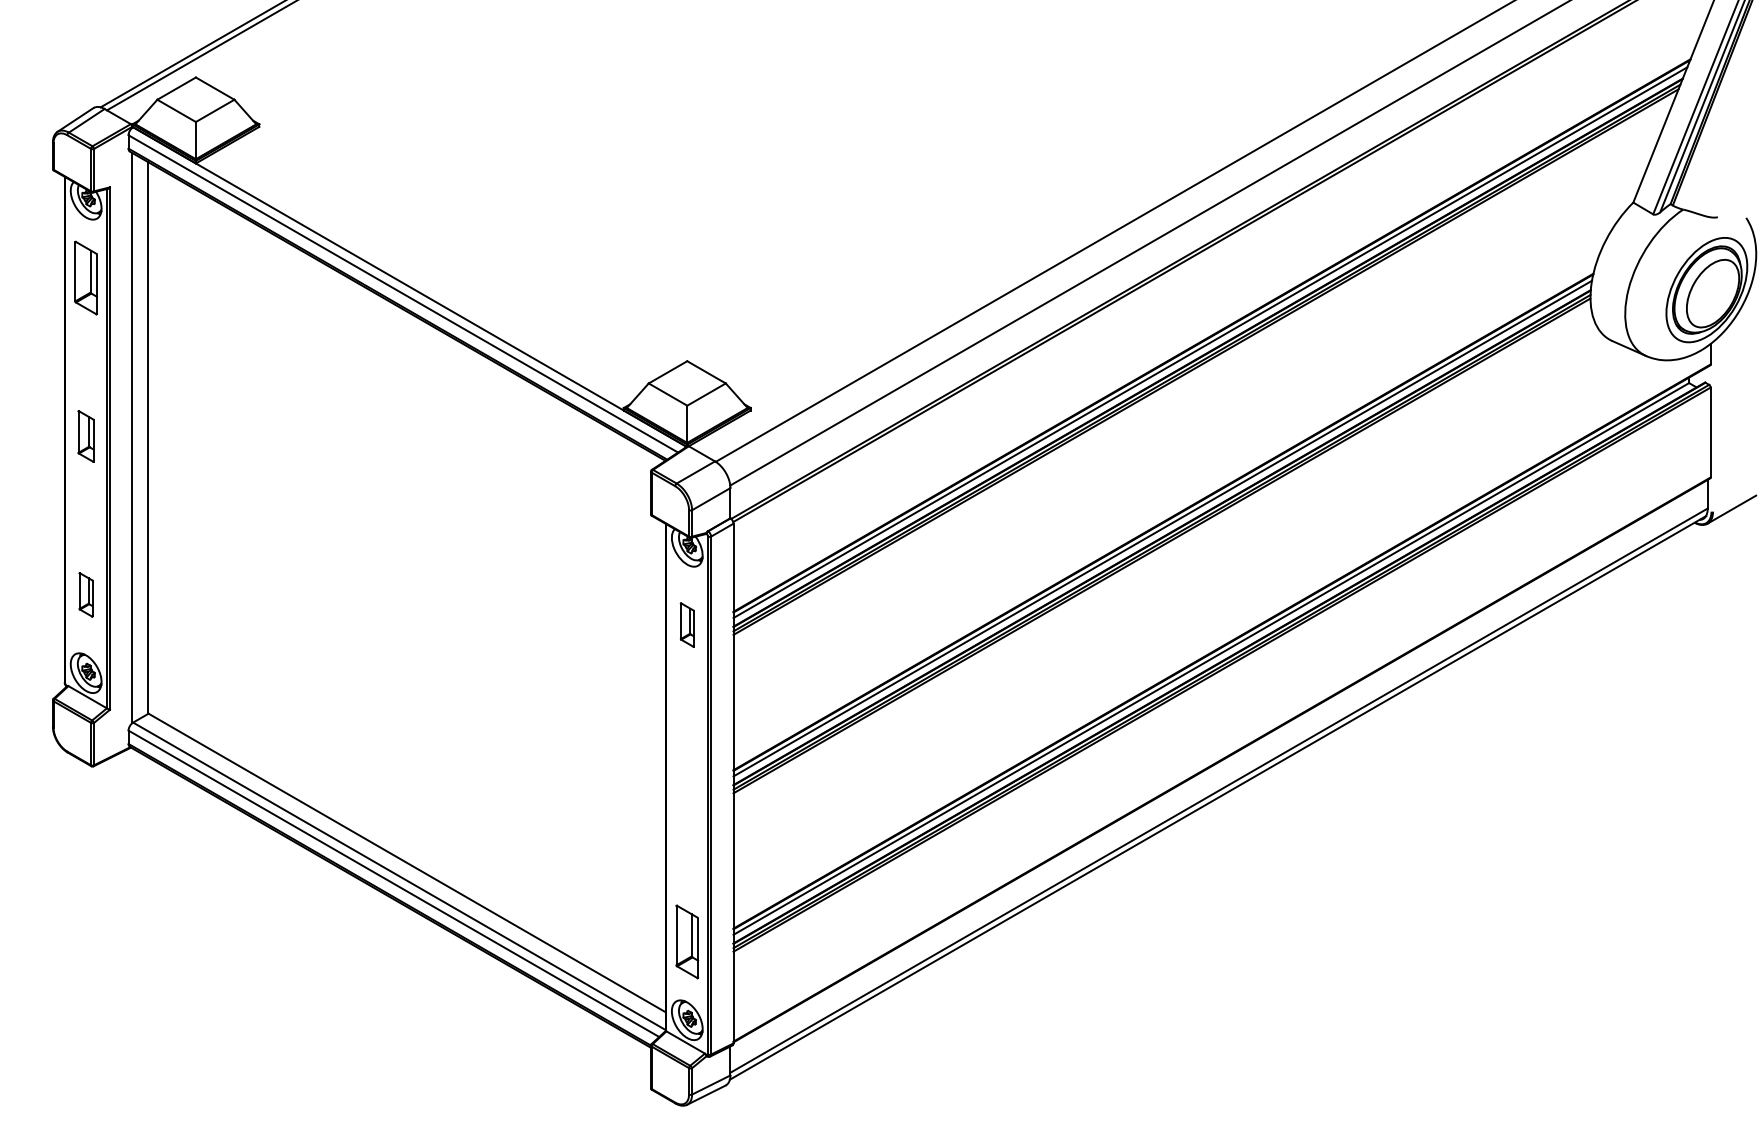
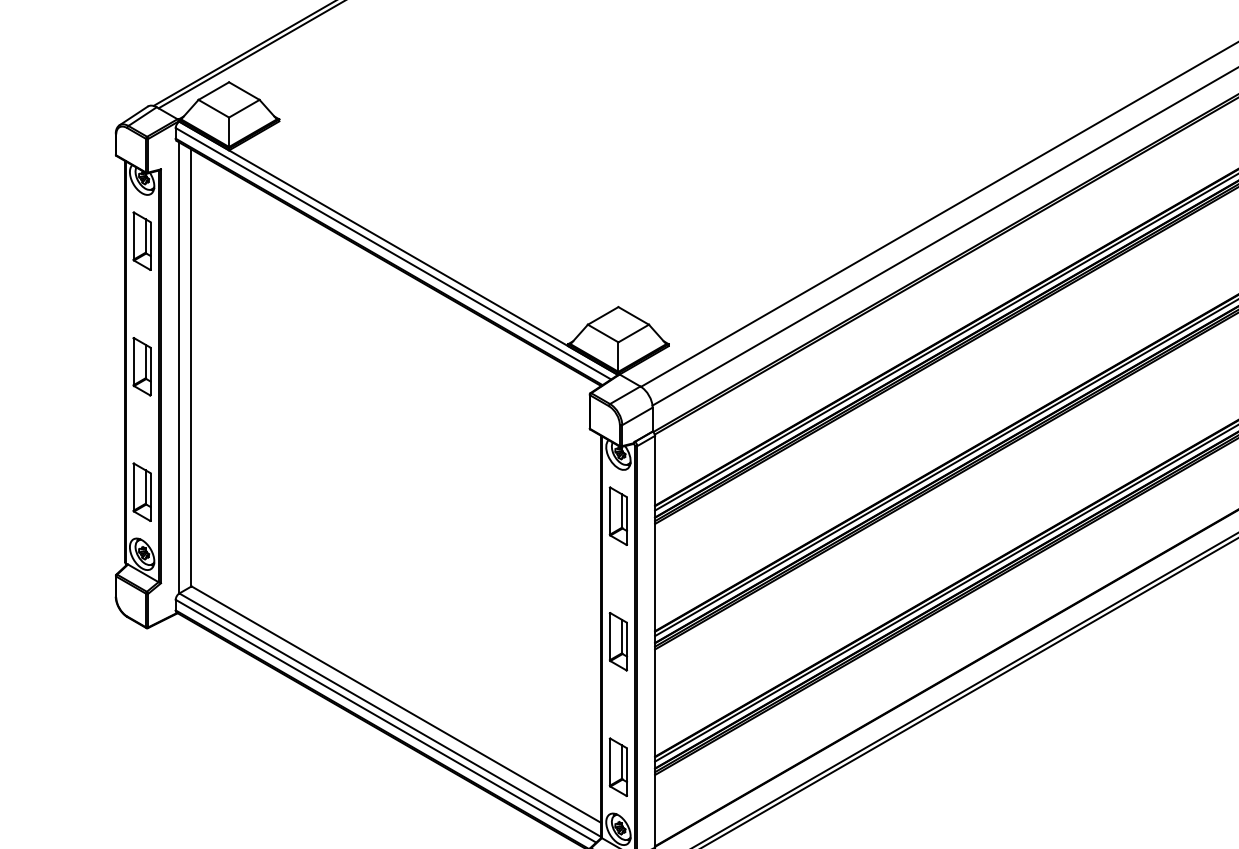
part: (85, 436) -> (141, 366), size x1.43
part: (85, 594) -> (141, 491), size x1.67
part: (687, 624) -> (618, 515), size x1.67
part: (687, 783) -> (618, 641), added

